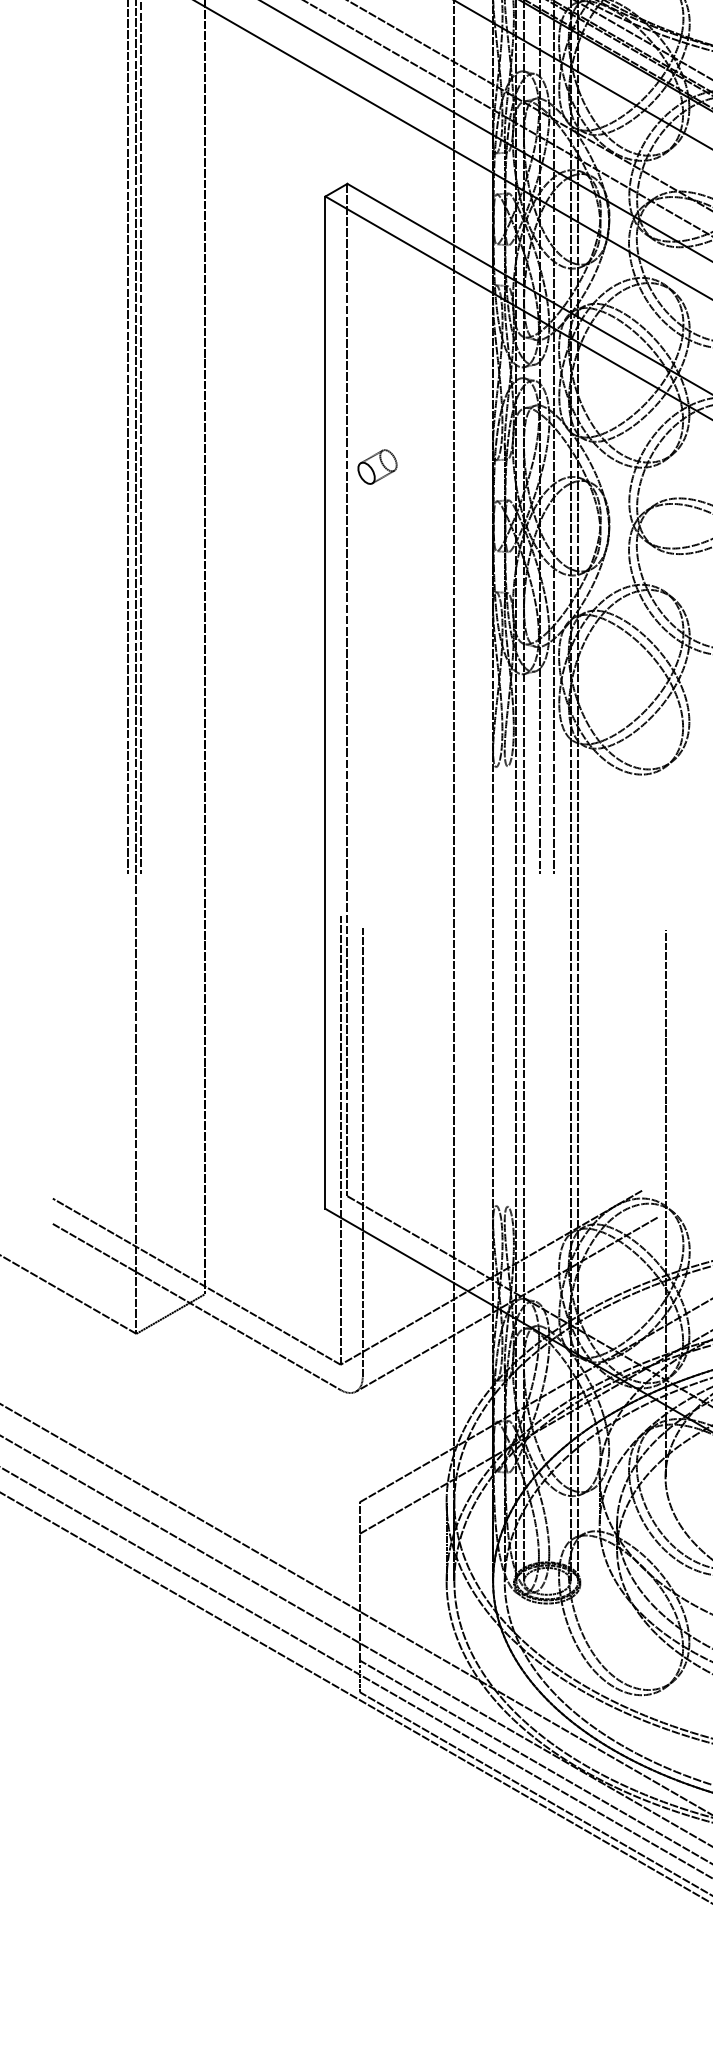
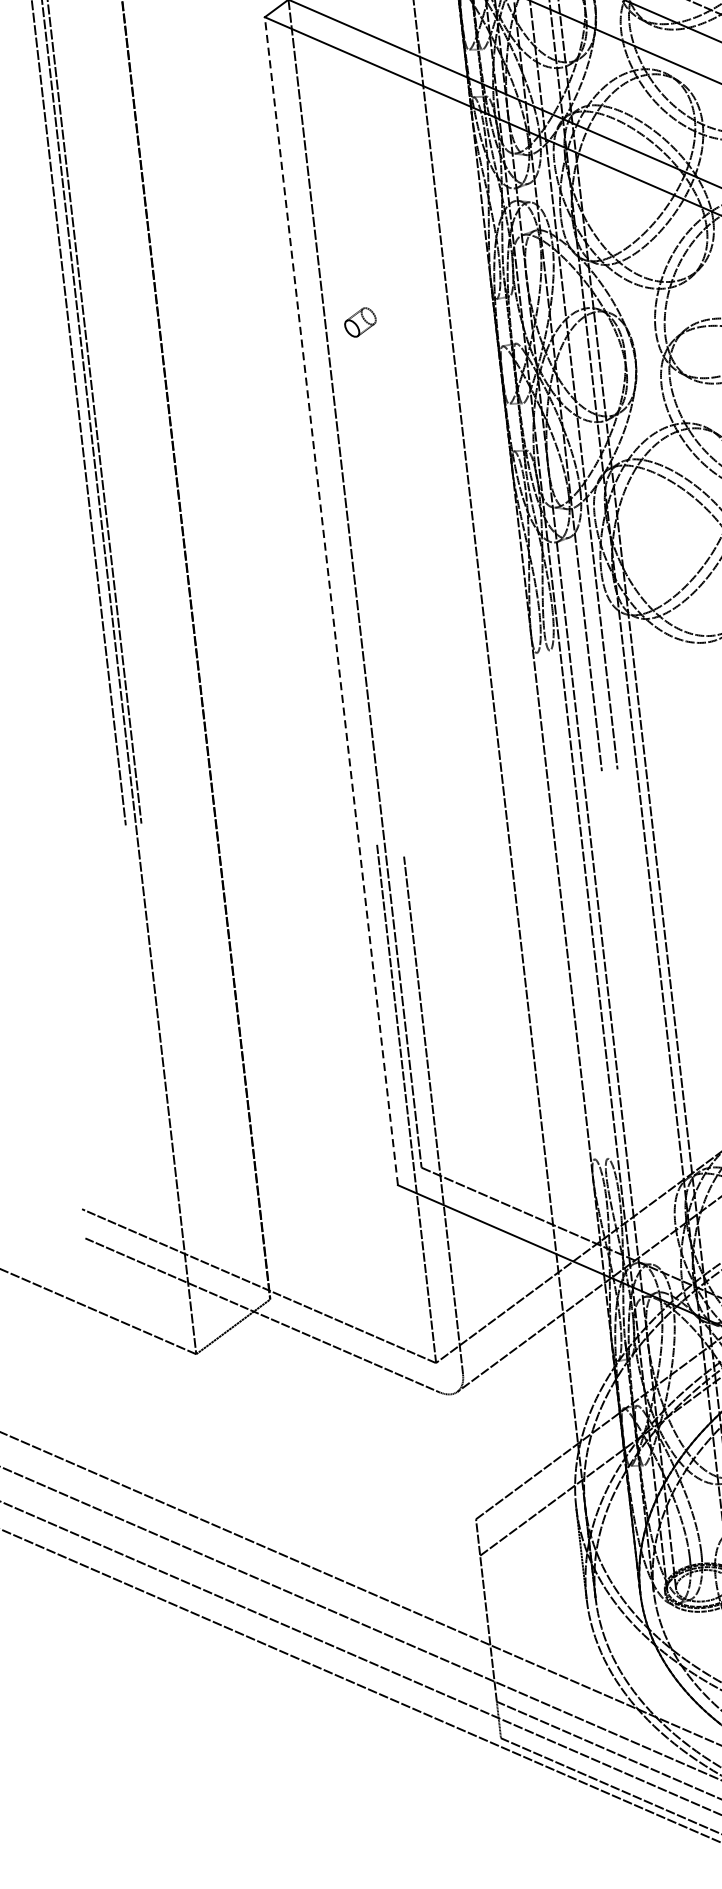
part: (377, 466) -> (360, 321), size x0.7
line: (325, 702) -> (331, 600), solid -> dashed

